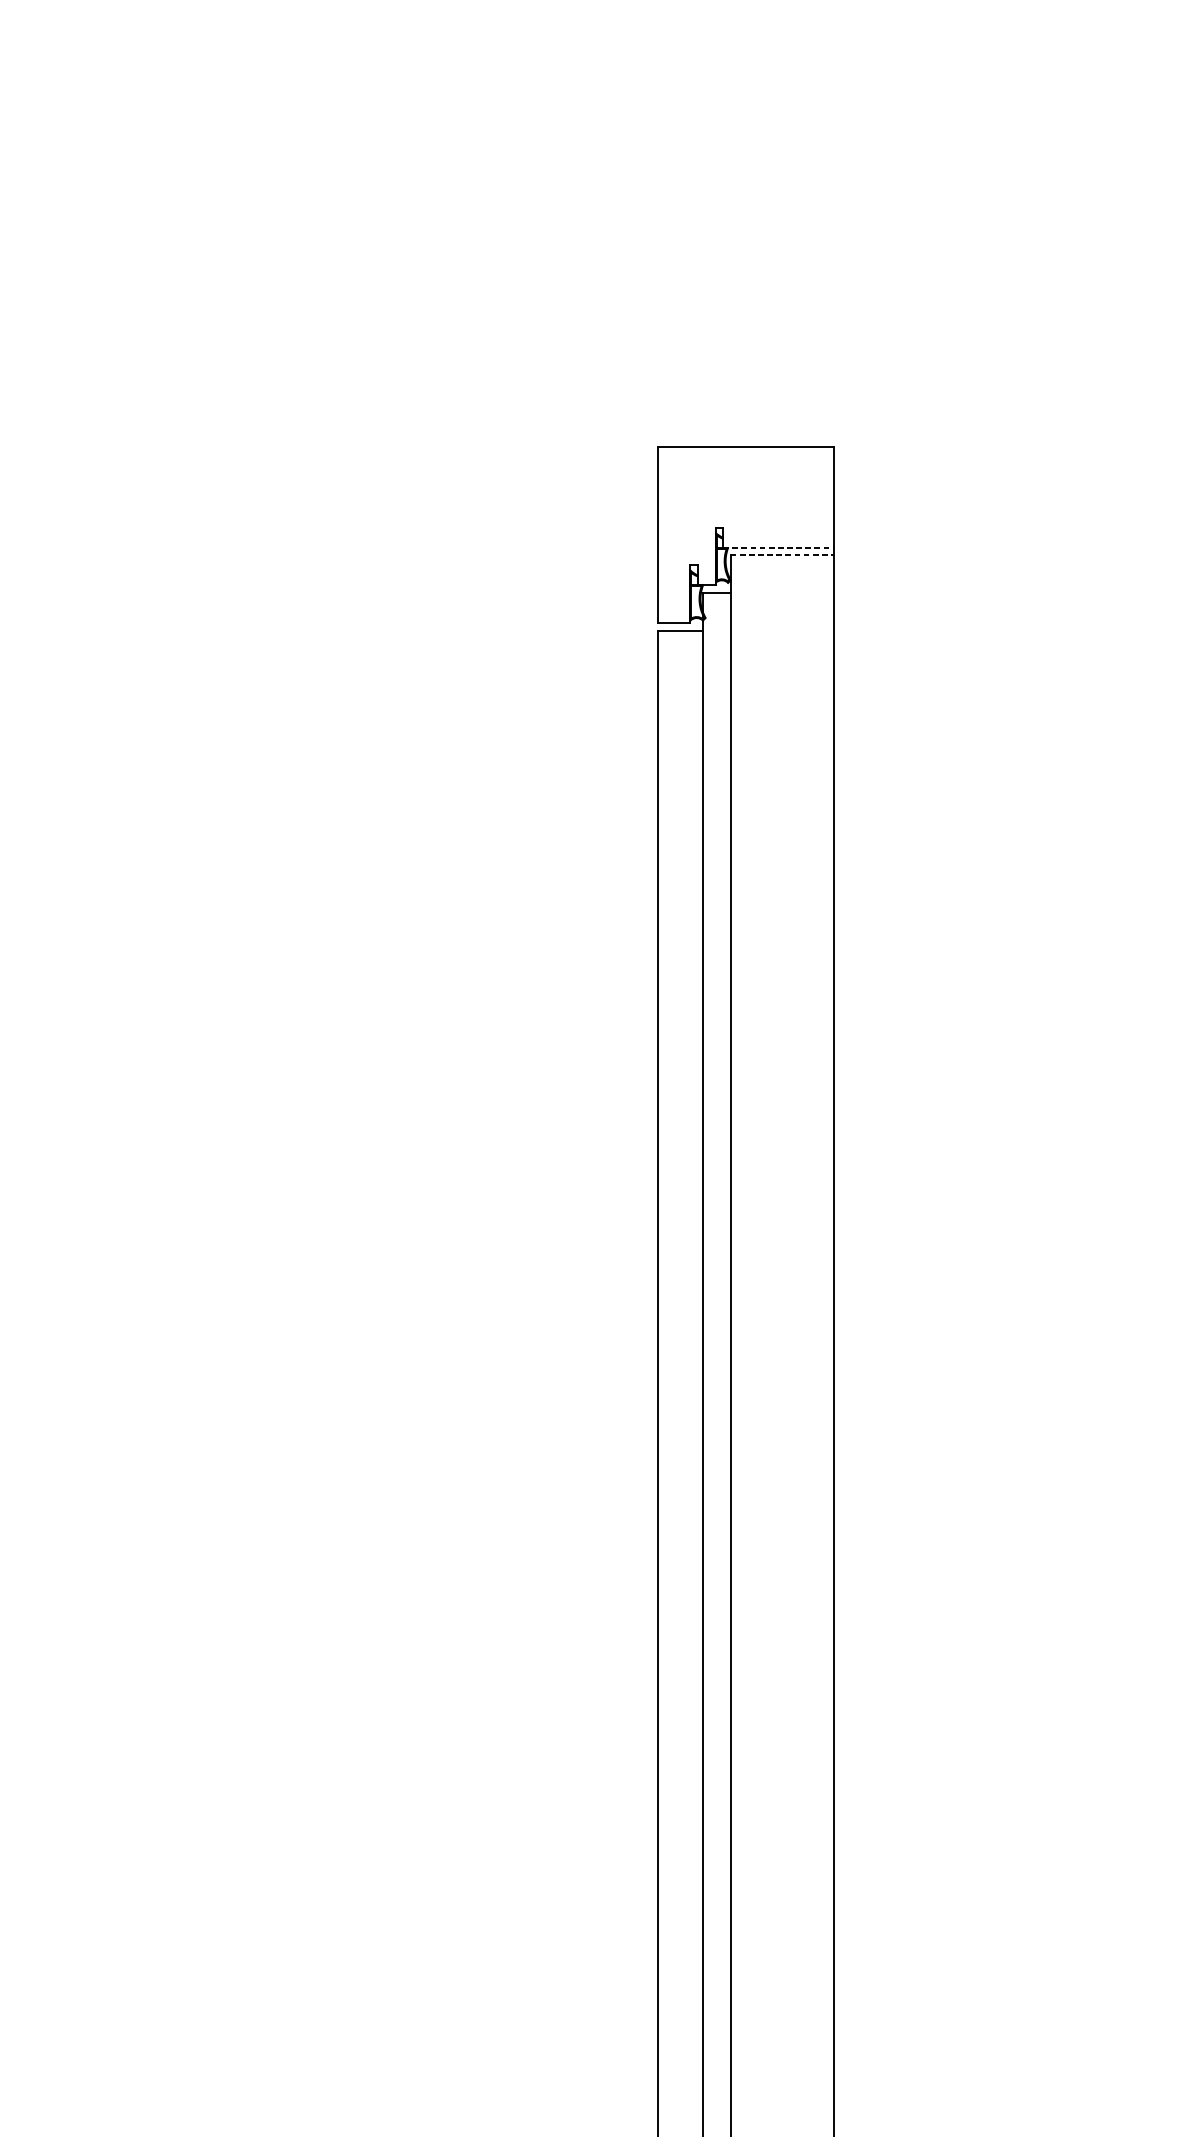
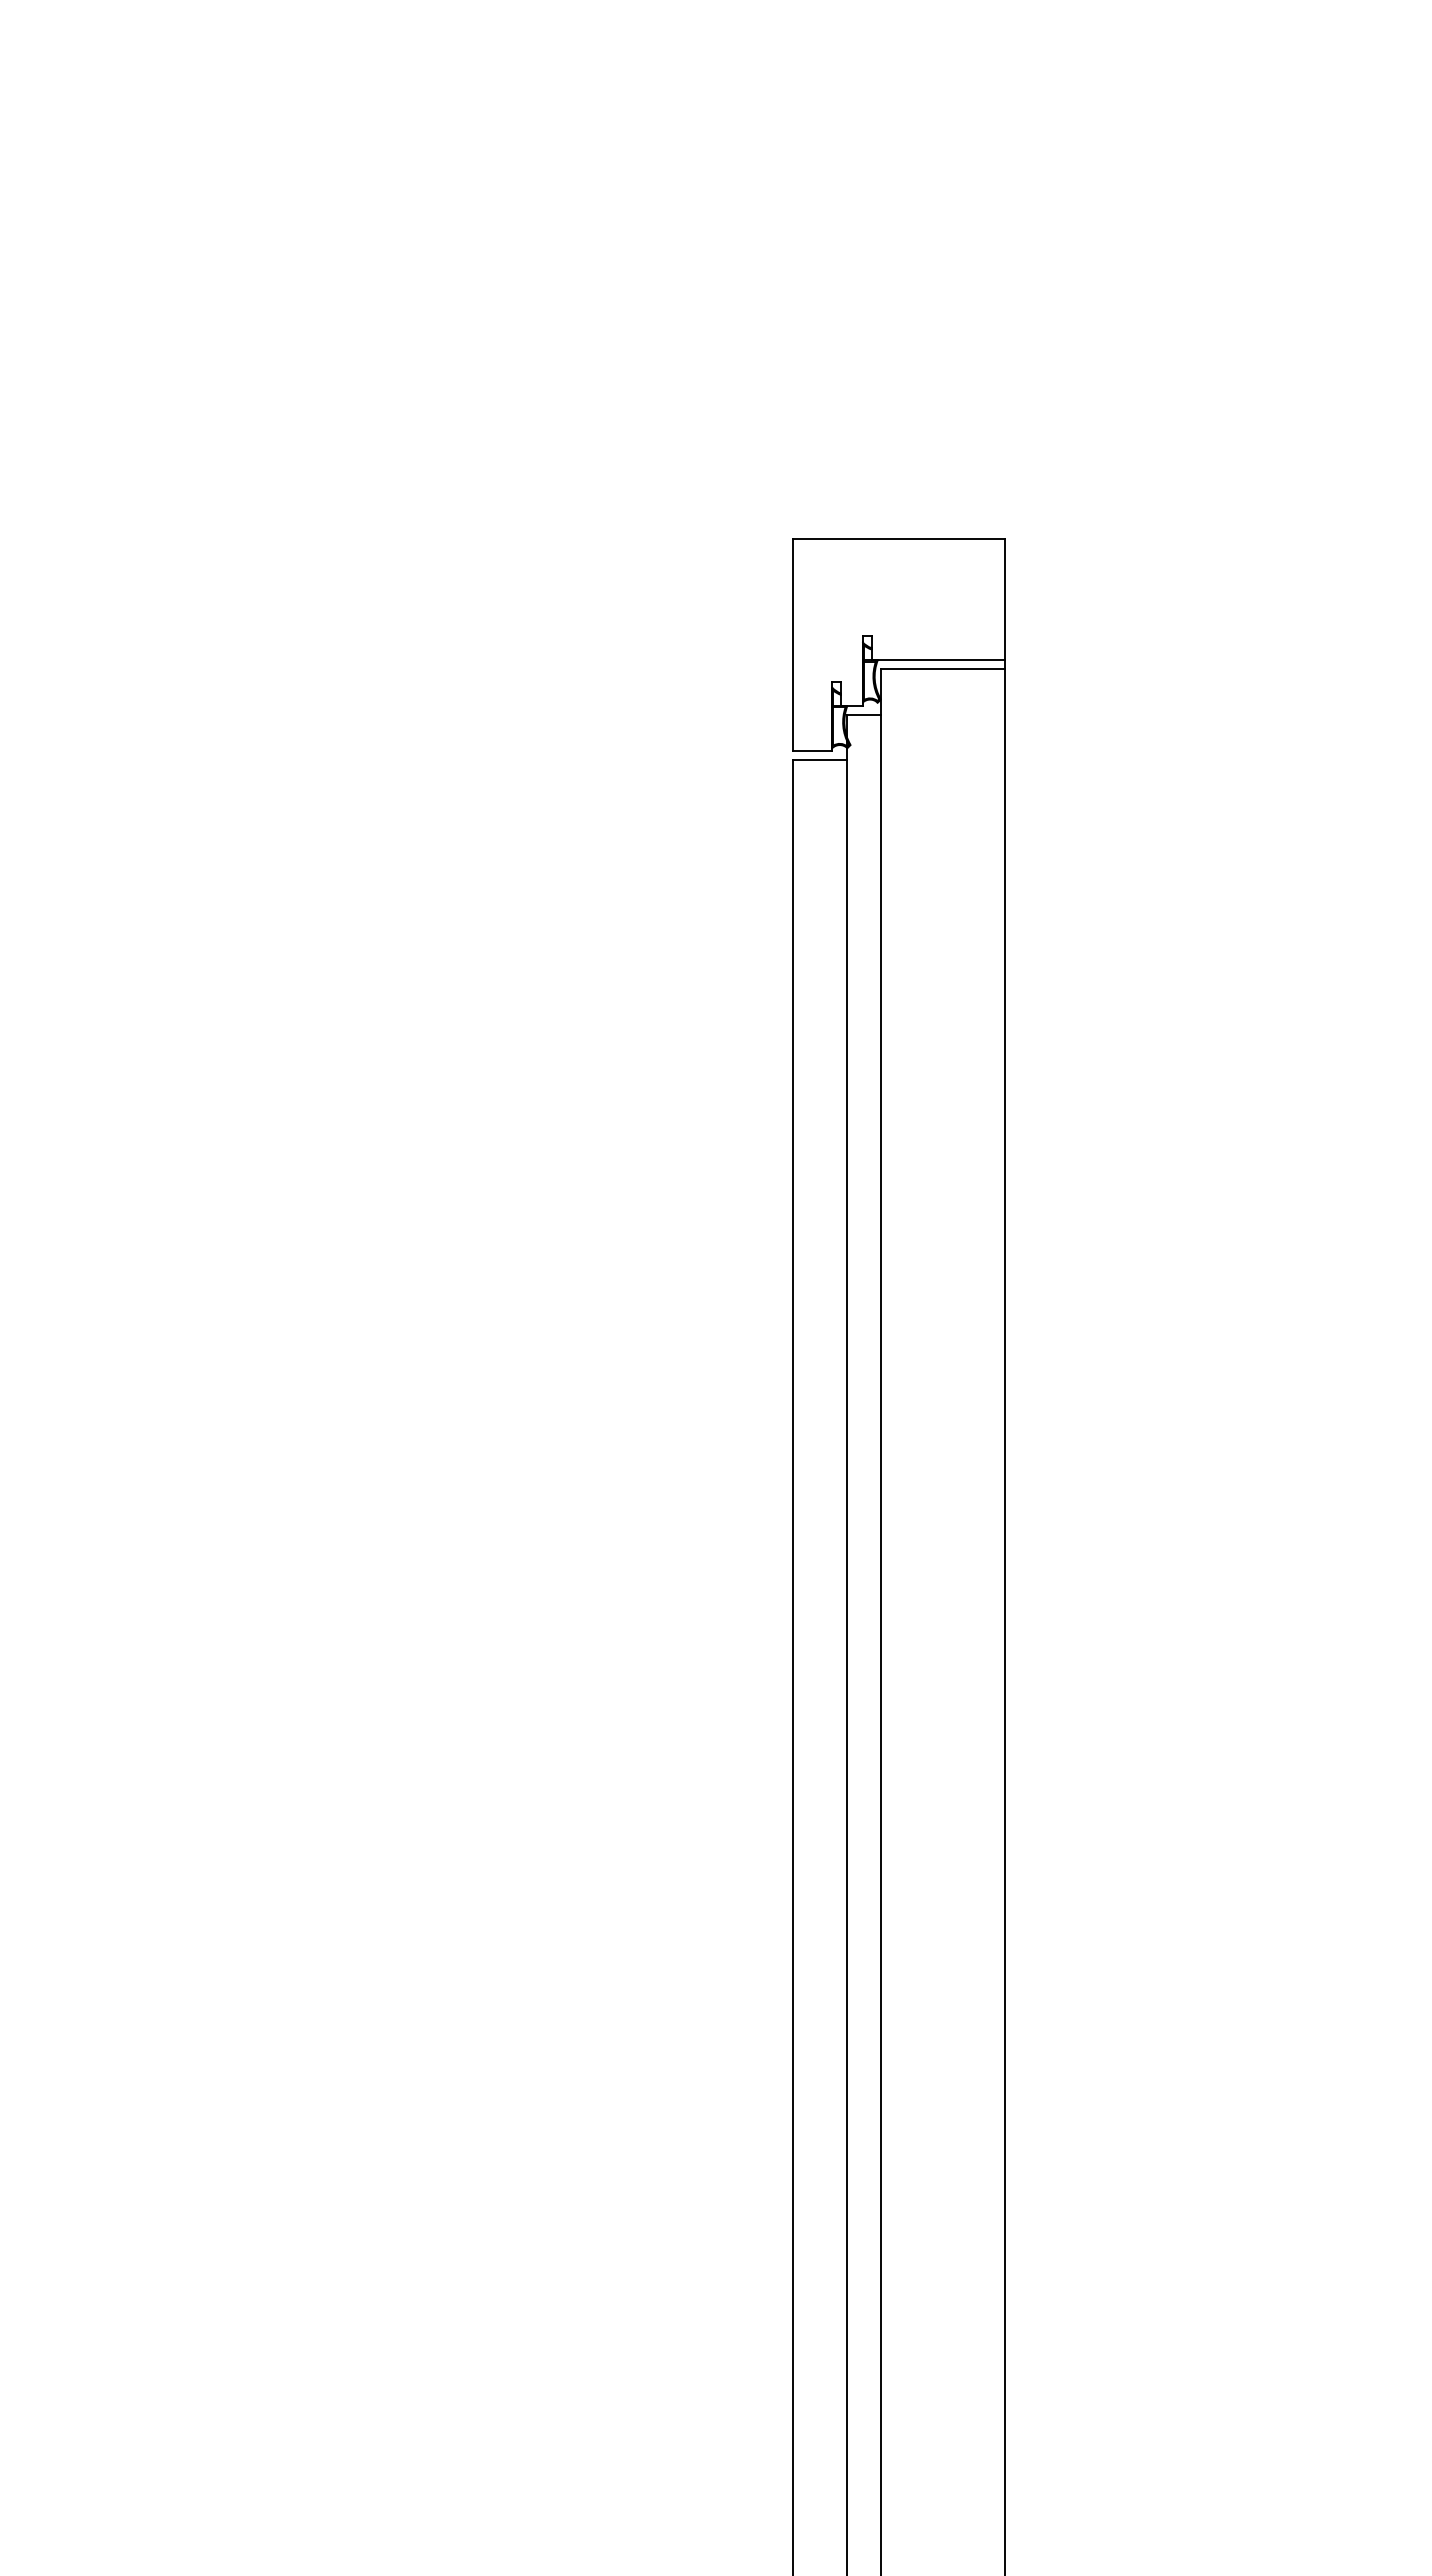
line: (778, 547) -> (938, 660), dashed -> solid
line: (782, 555) -> (943, 669), dashed -> solid

